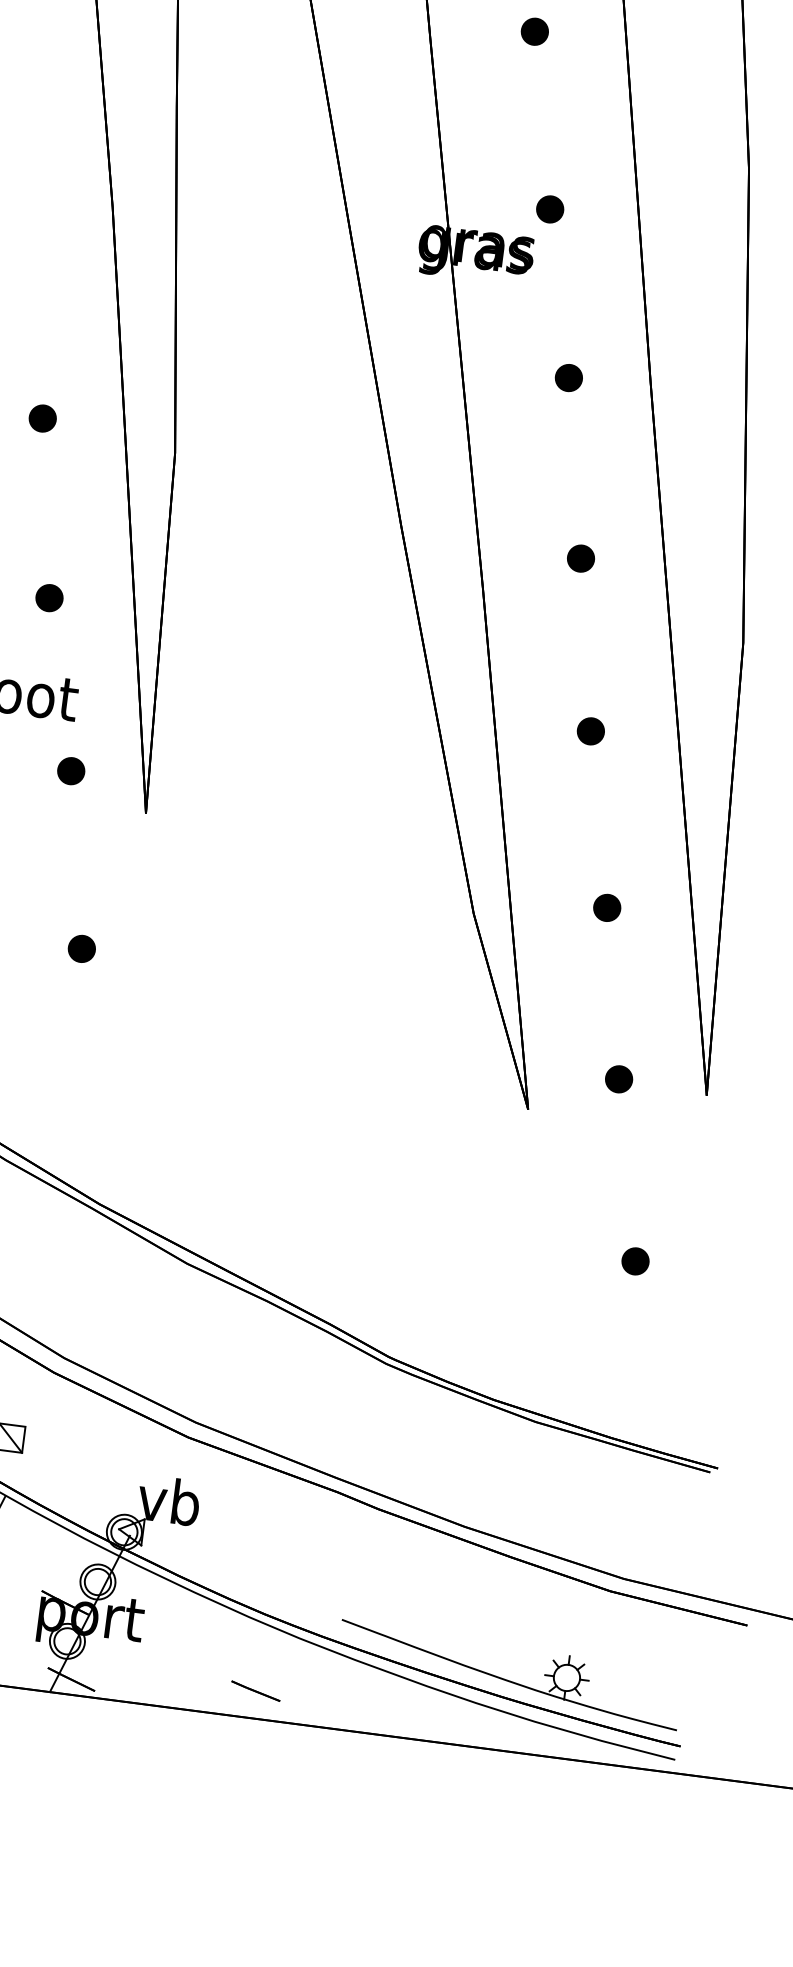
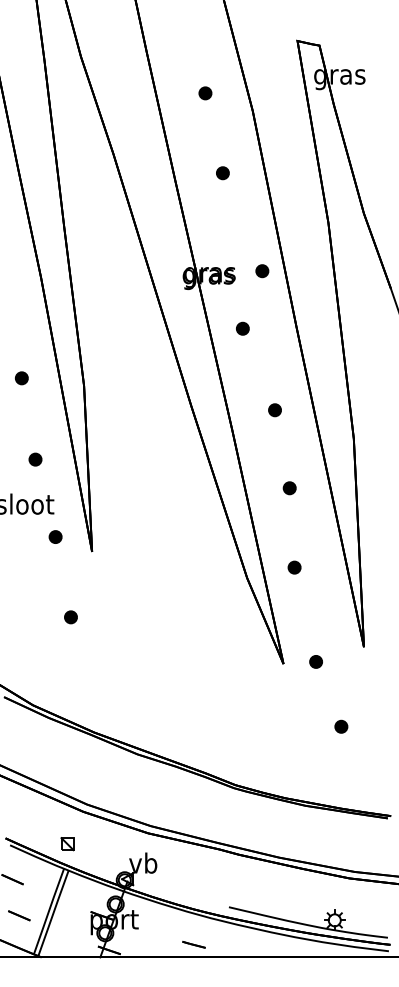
part: (550, 210) -> (262, 271), moved
part: (568, 377) -> (242, 328), moved
part: (607, 907) -> (294, 567), moved
part: (617, 1078) -> (315, 661), moved

